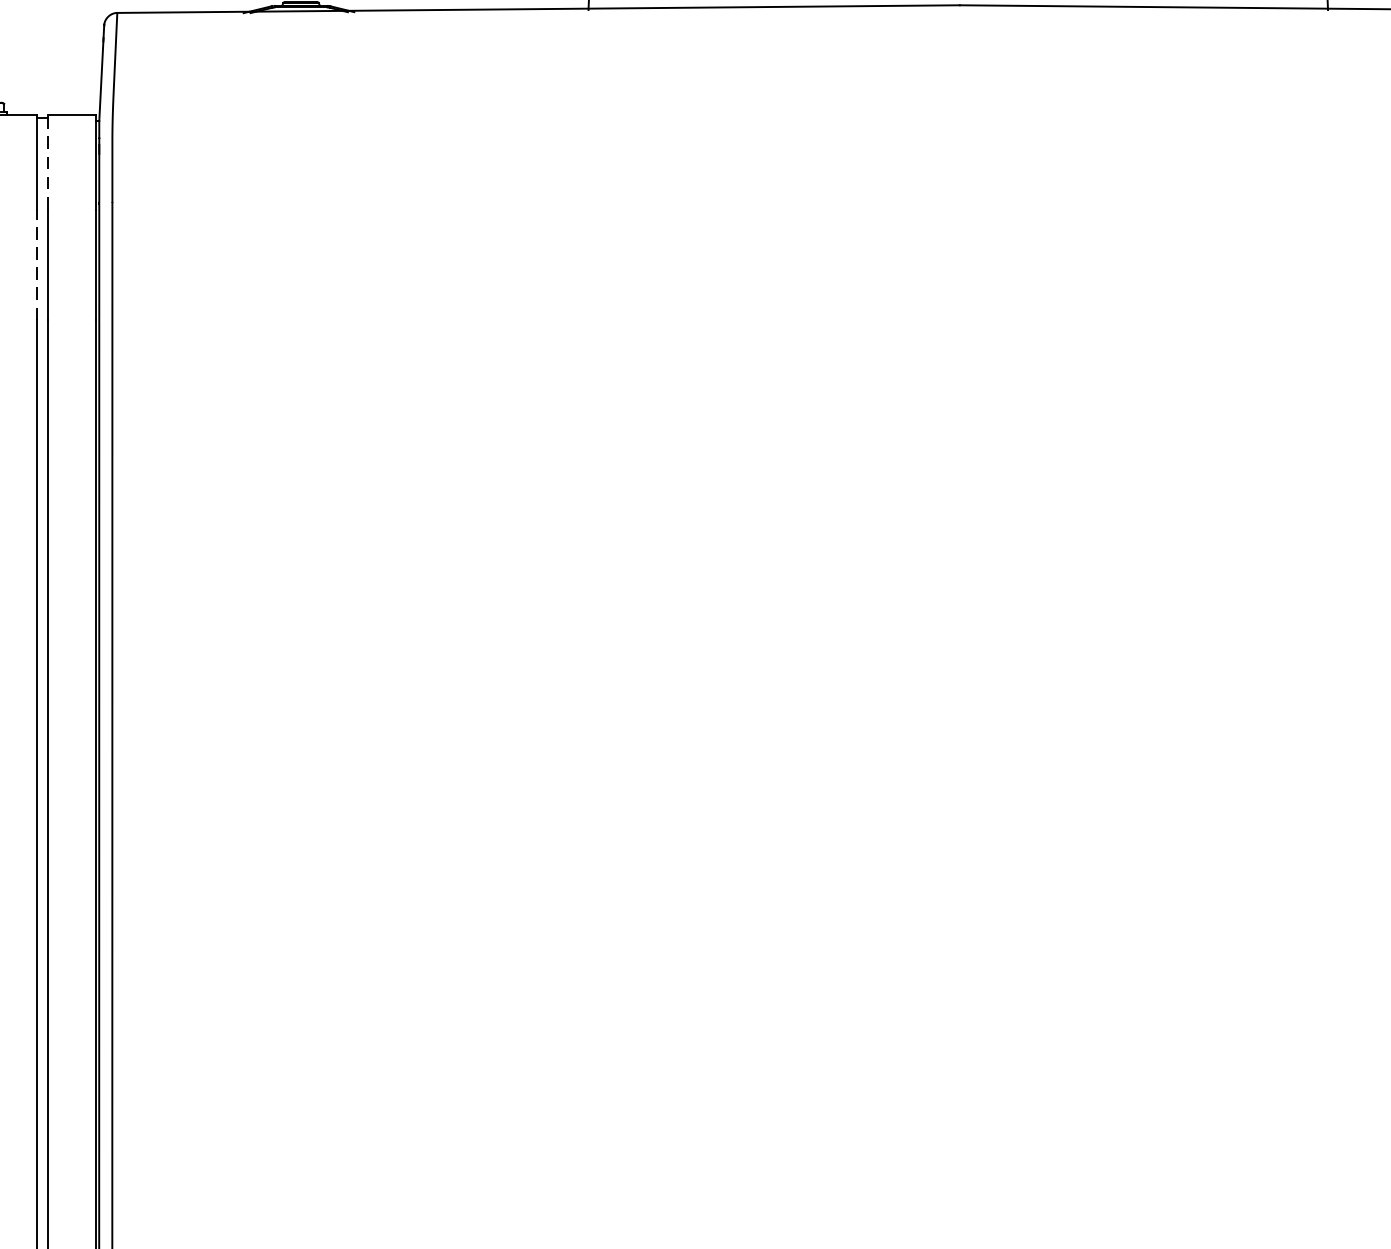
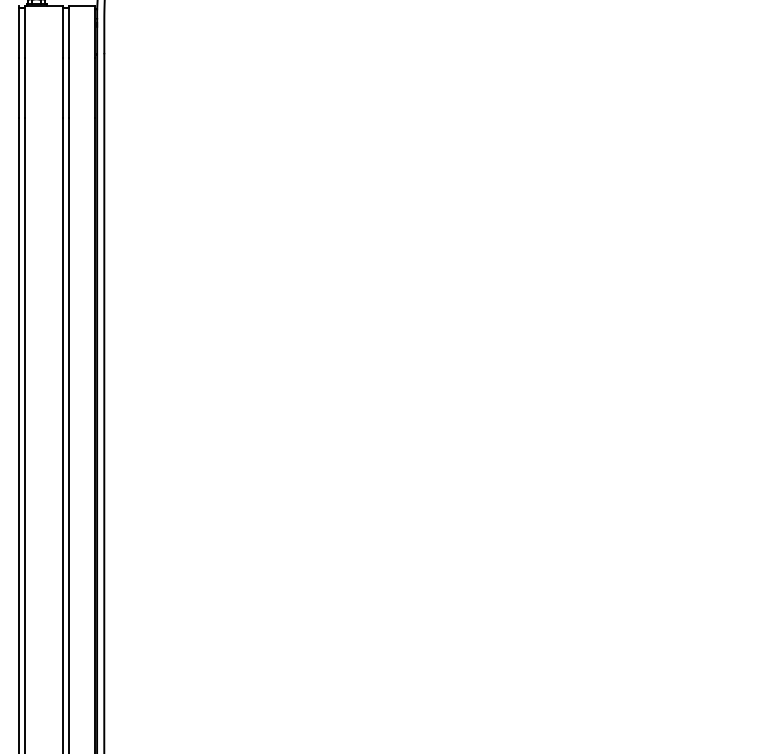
line: (46, 161) -> (68, 31), dashed -> solid
line: (35, 263) -> (62, 87), dashed -> solid

